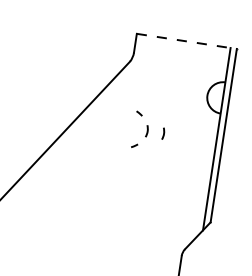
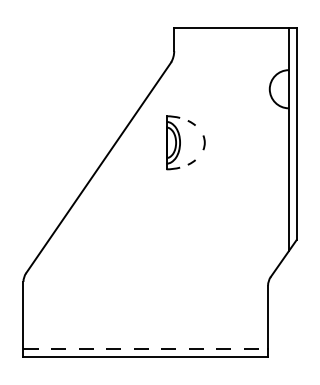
line: (186, 41) -> (235, 28), dashed -> solid
part: (122, 127) -> (173, 142), added
curve: (163, 133) -> (223, 142), removed

